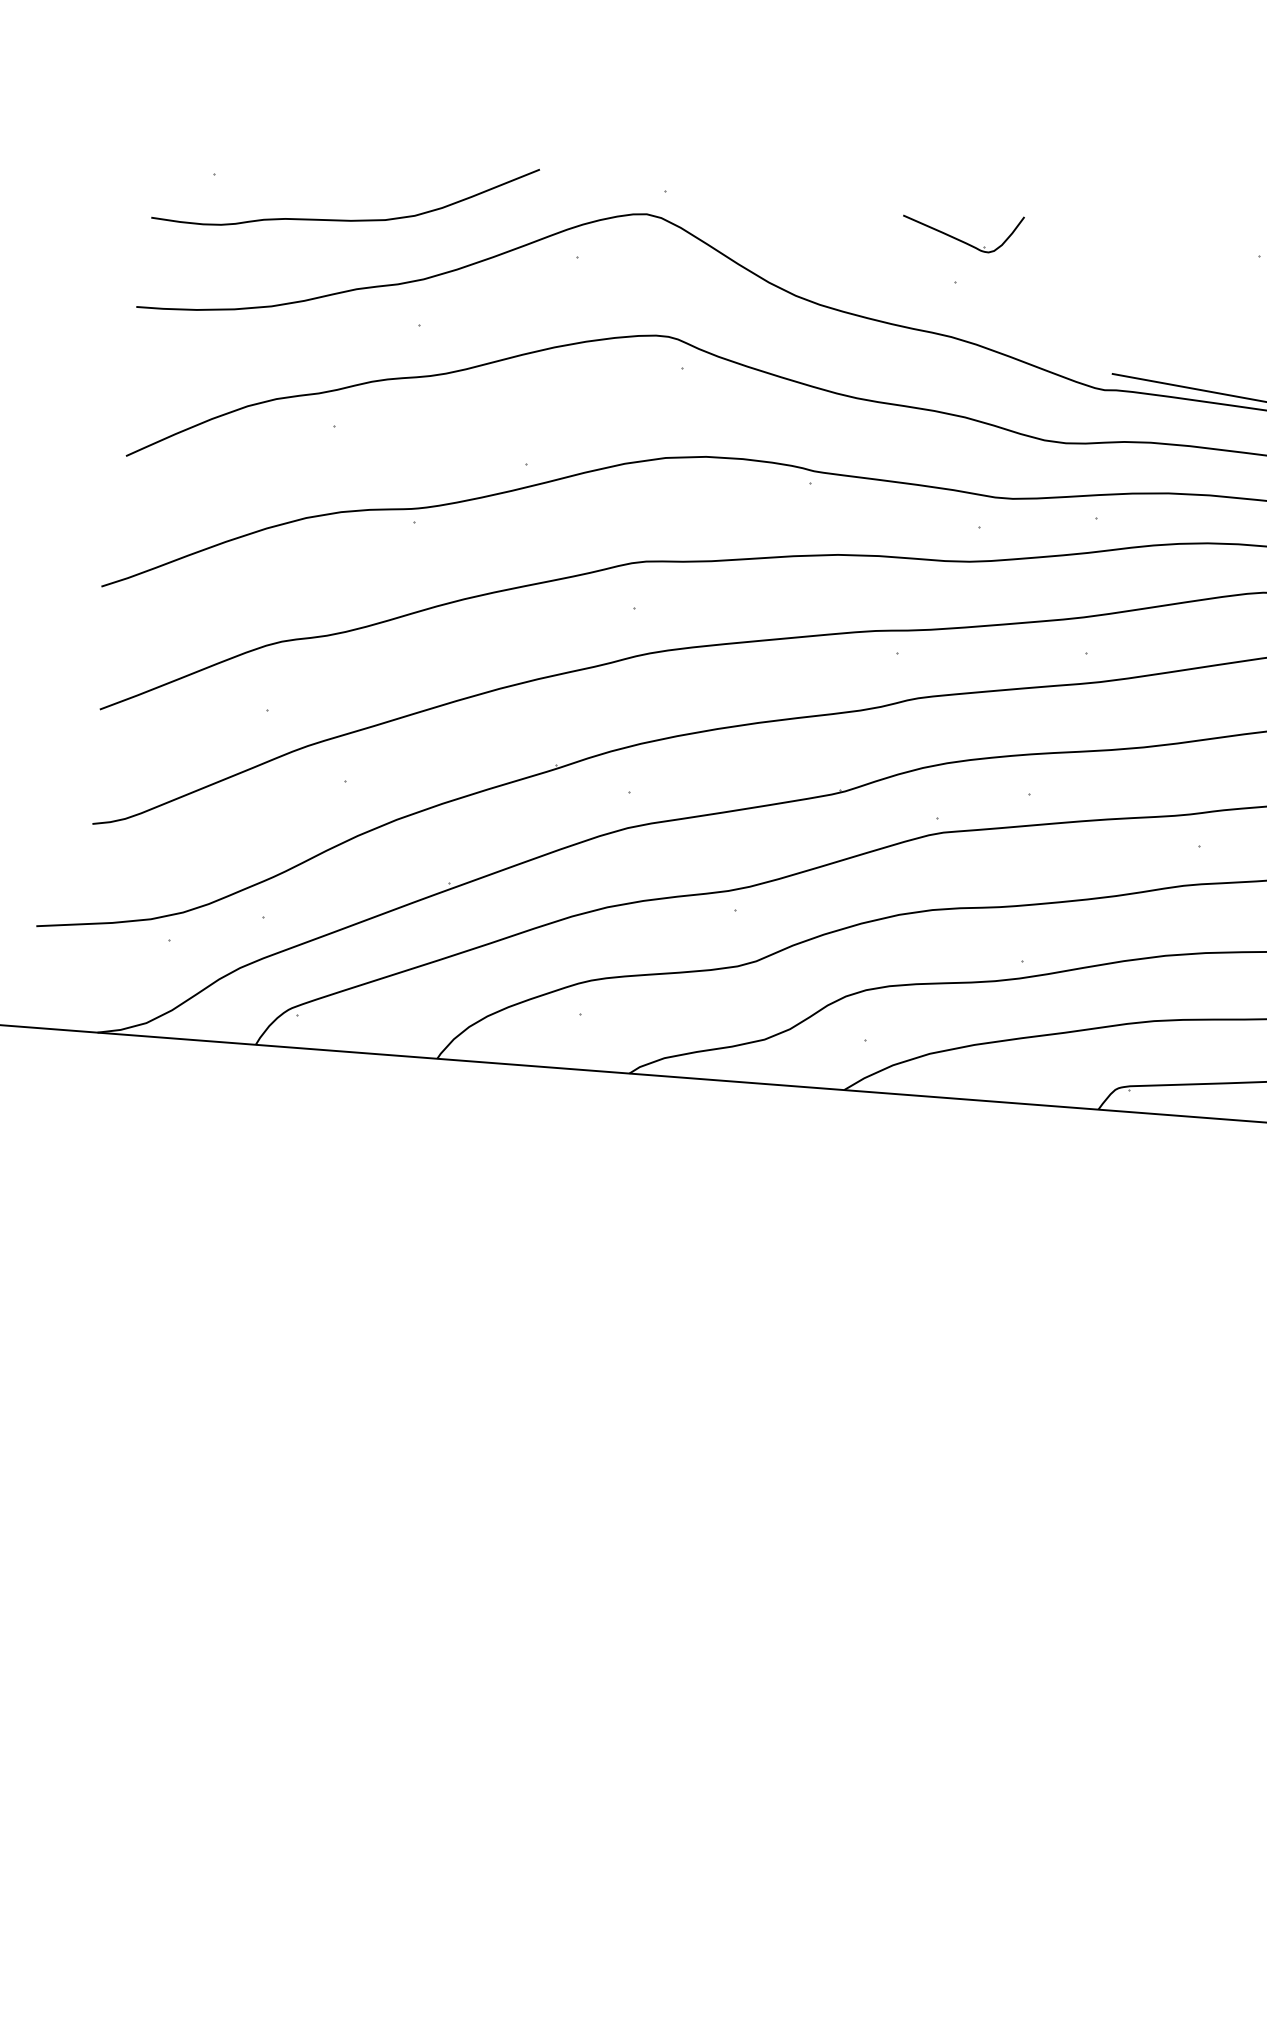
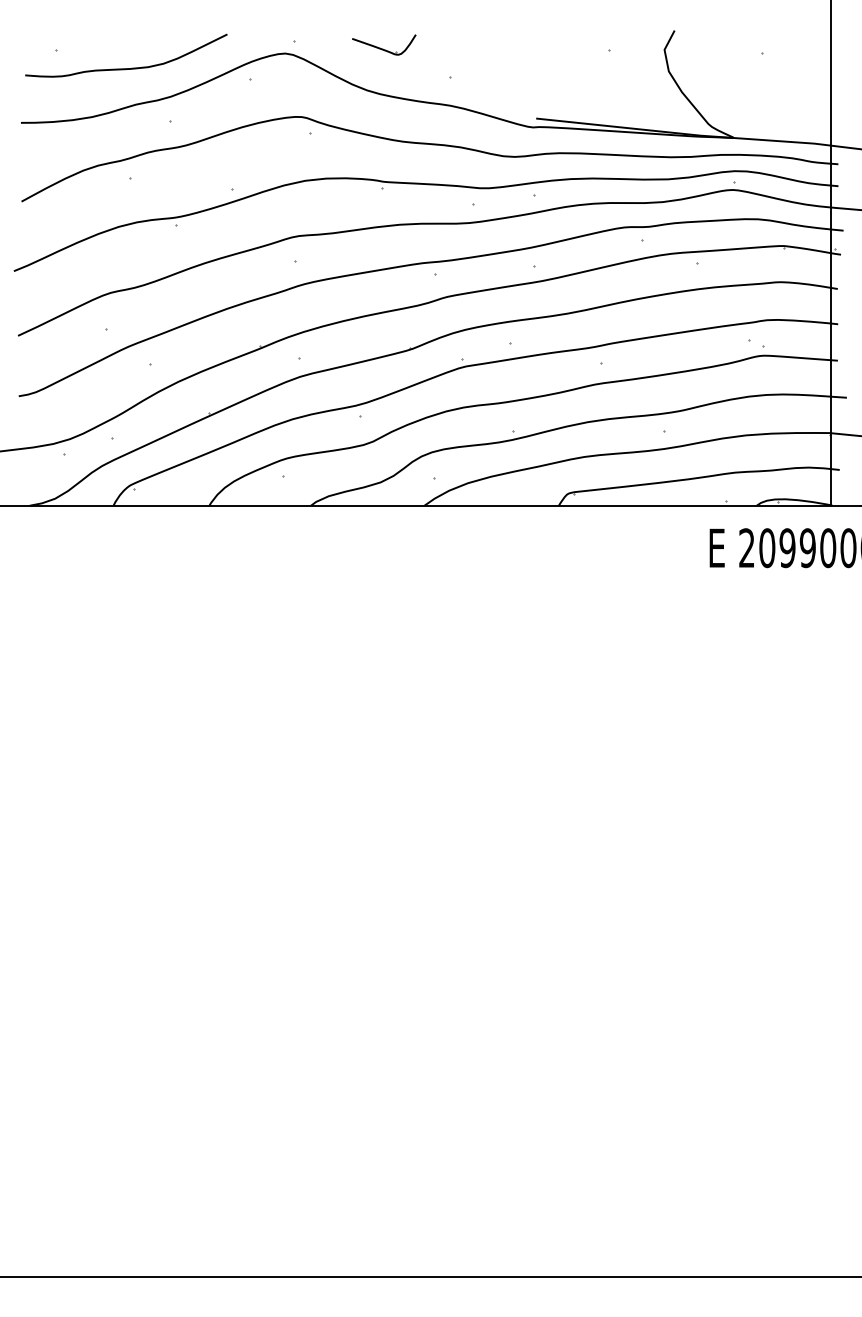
part: (963, 230) -> (384, 44), moved

